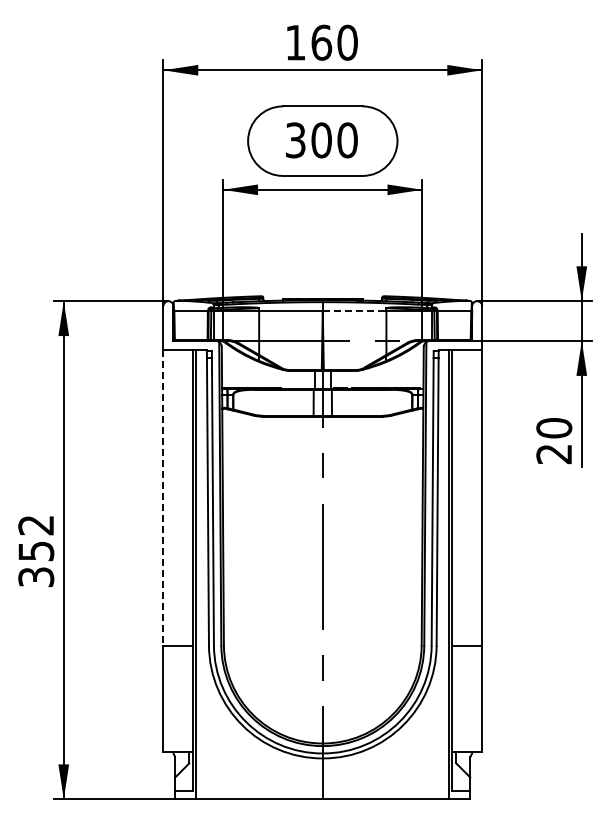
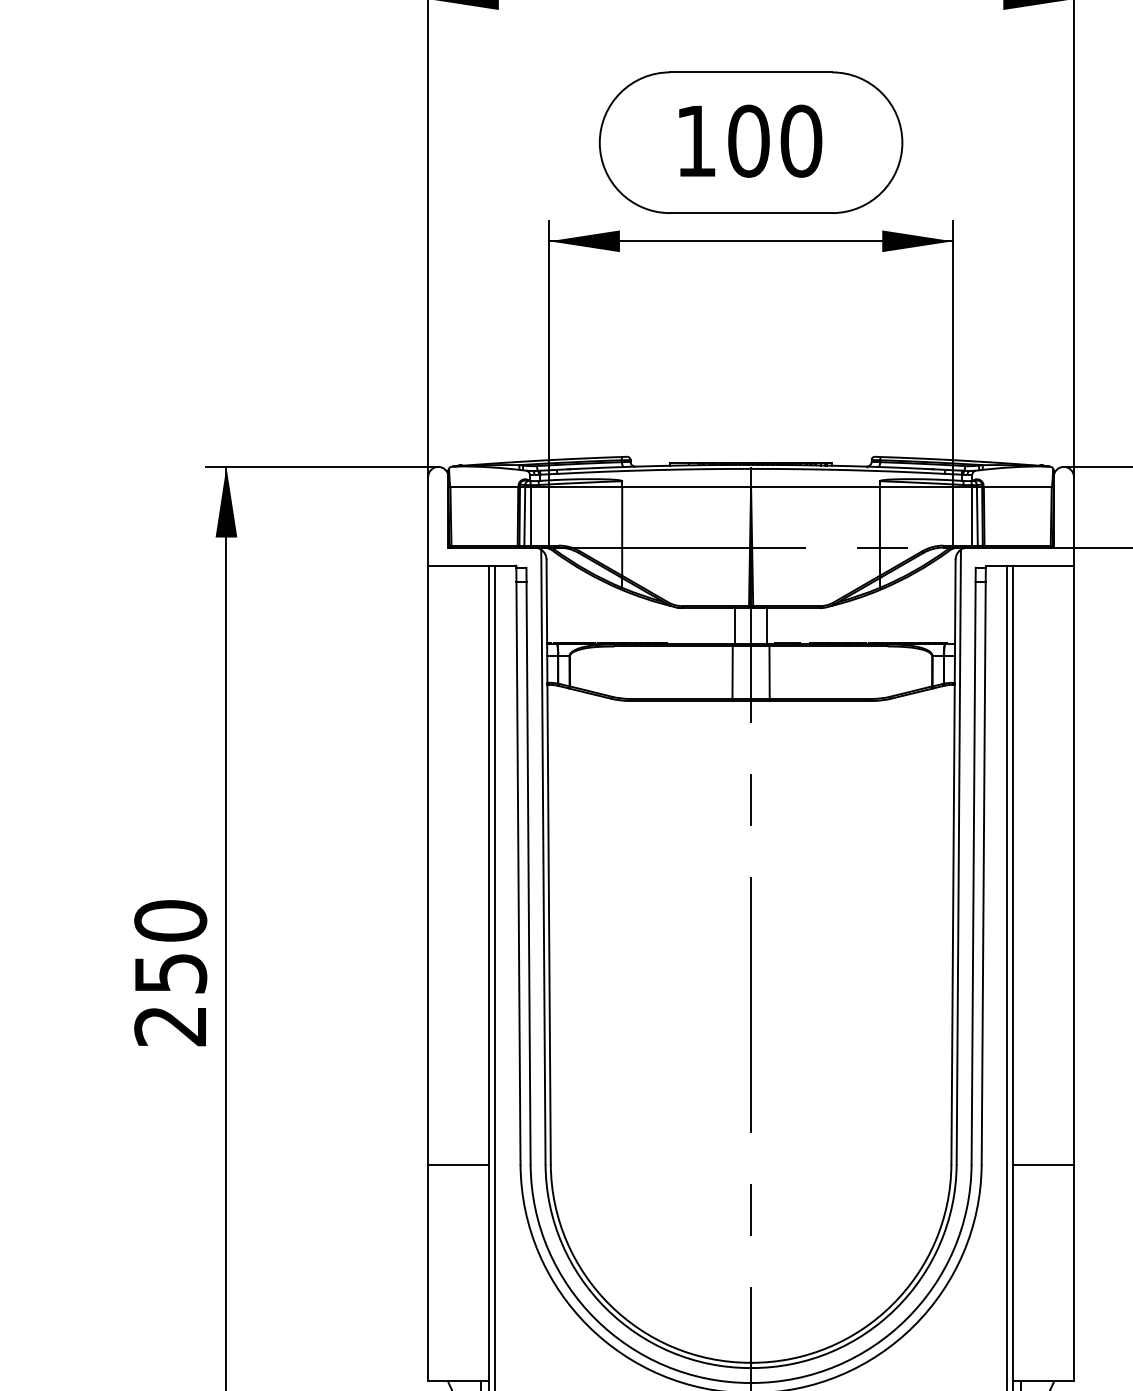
text: (295, 140) -> (695, 141), 300 -> 100
line: (354, 311) -> (815, 487), dashed -> solid
line: (163, 497) -> (428, 864), dashed -> solid
text: (36, 551) -> (171, 973), 352 -> 250

